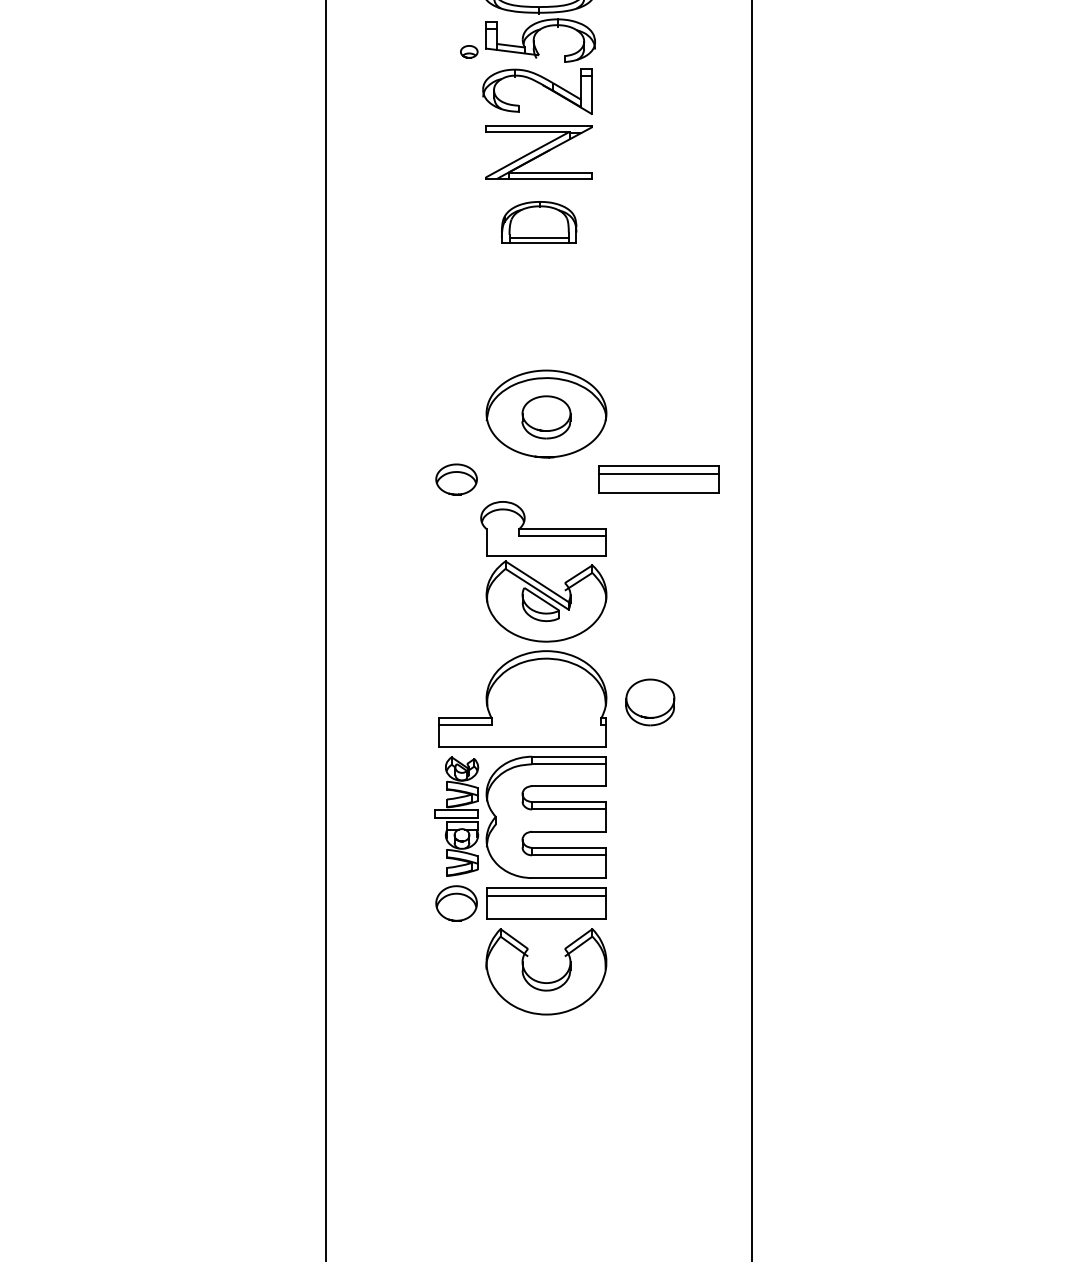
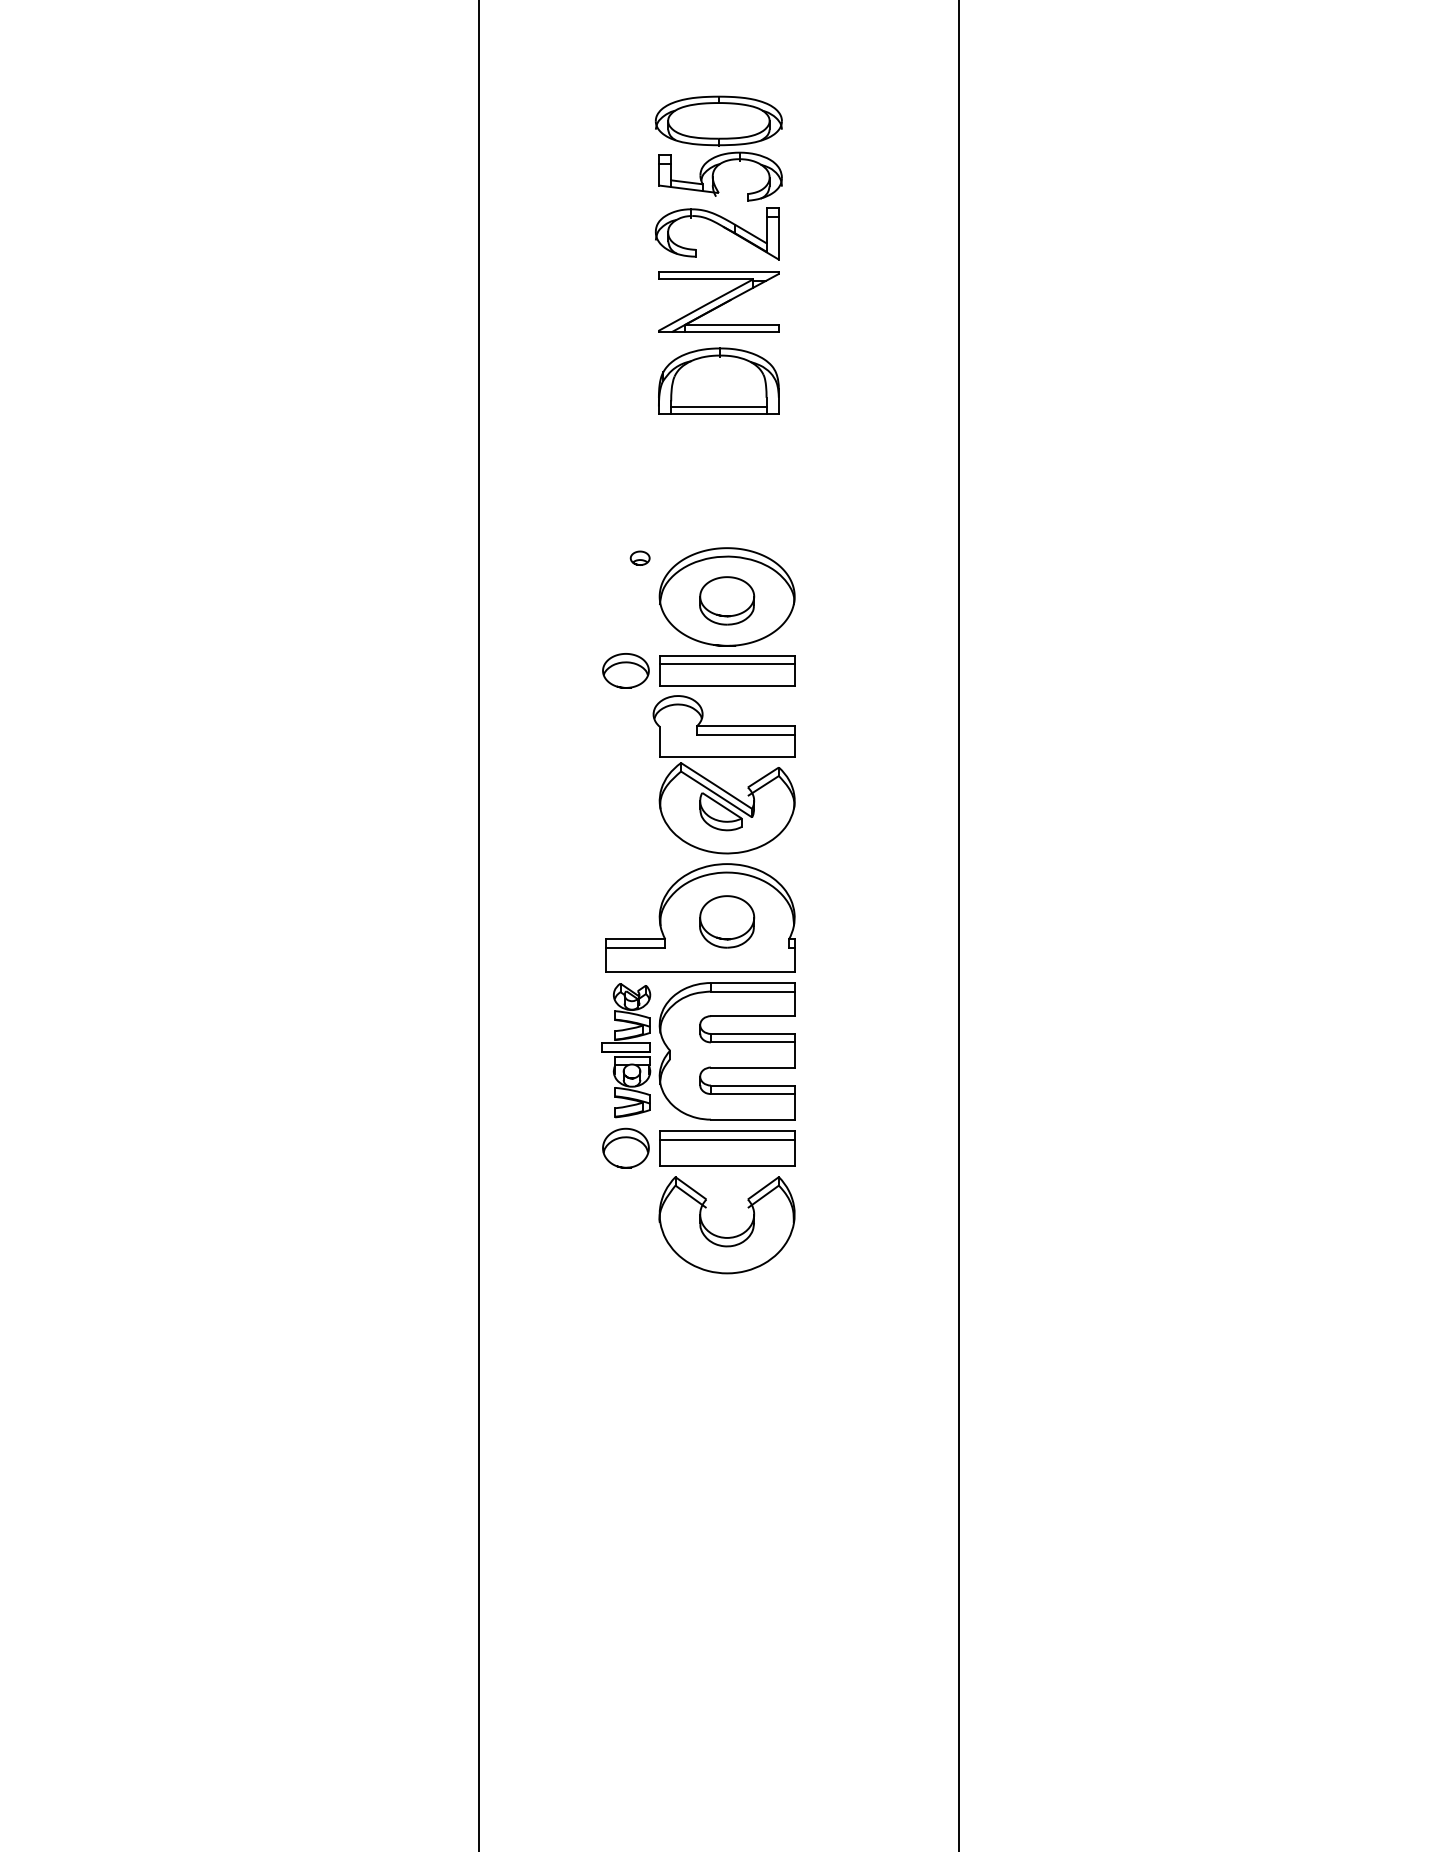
part: (468, 51) -> (639, 557), moved
part: (538, 221) -> (718, 380), size x1.43
part: (659, 479) -> (727, 670), moved
part: (650, 702) -> (727, 921), moved

